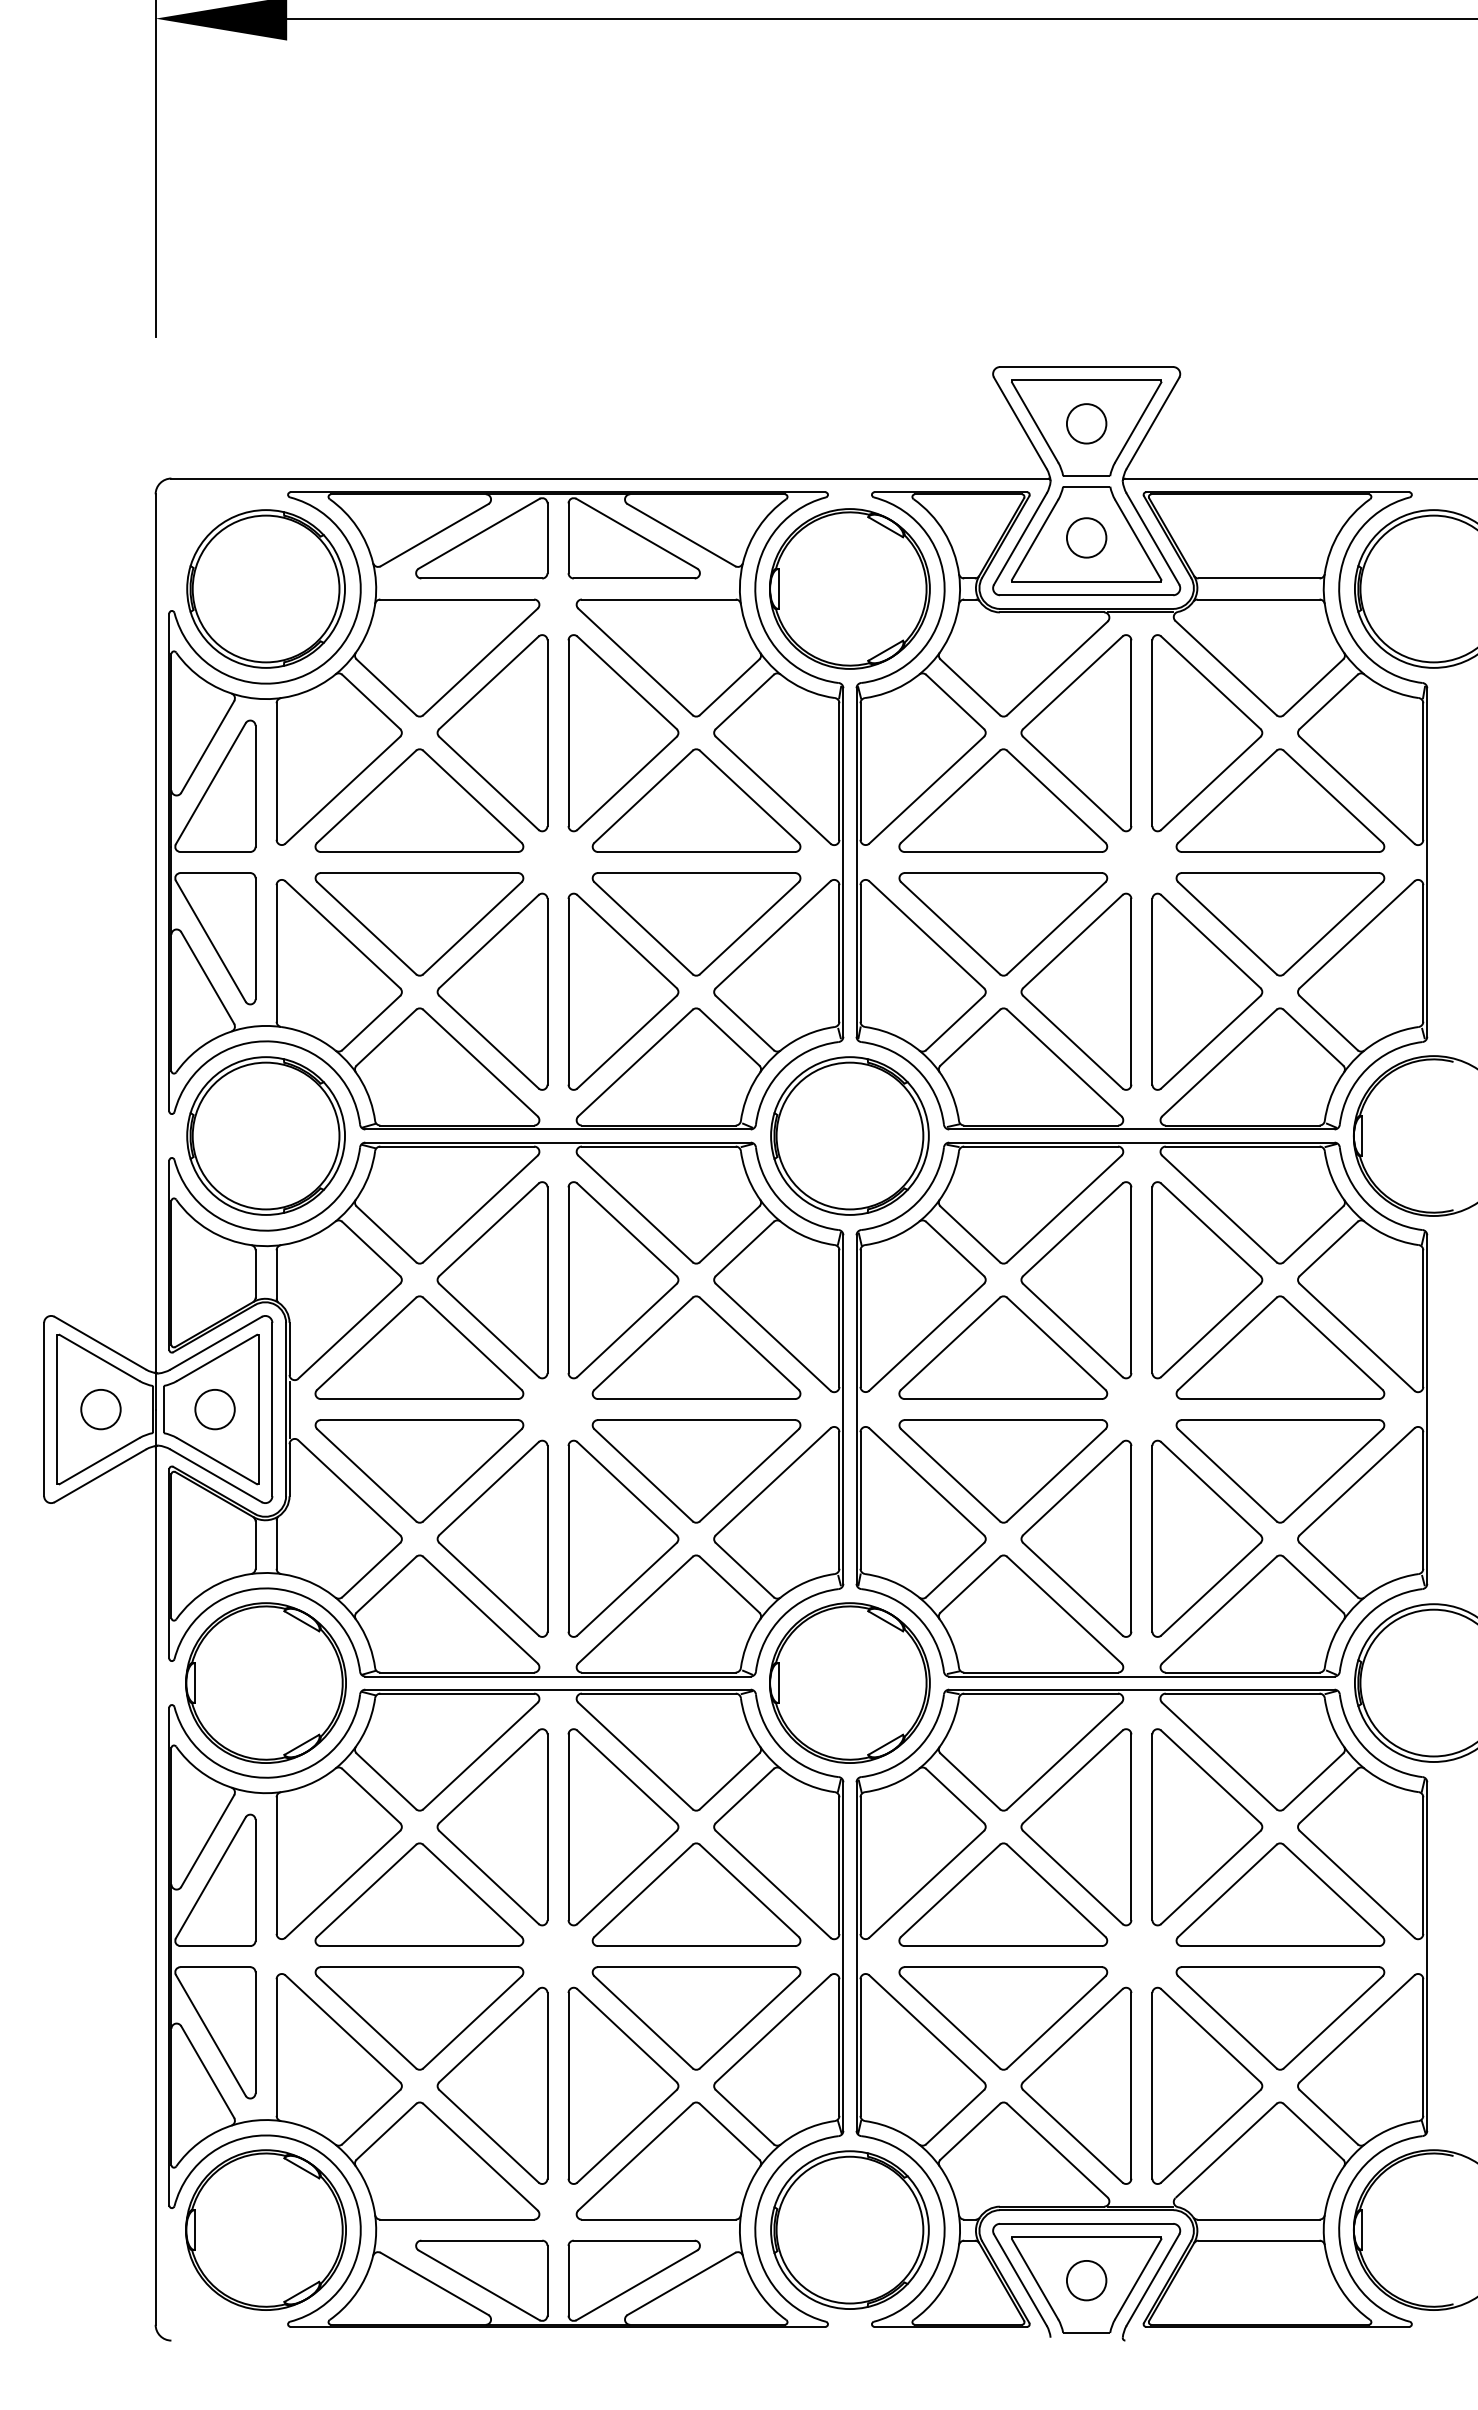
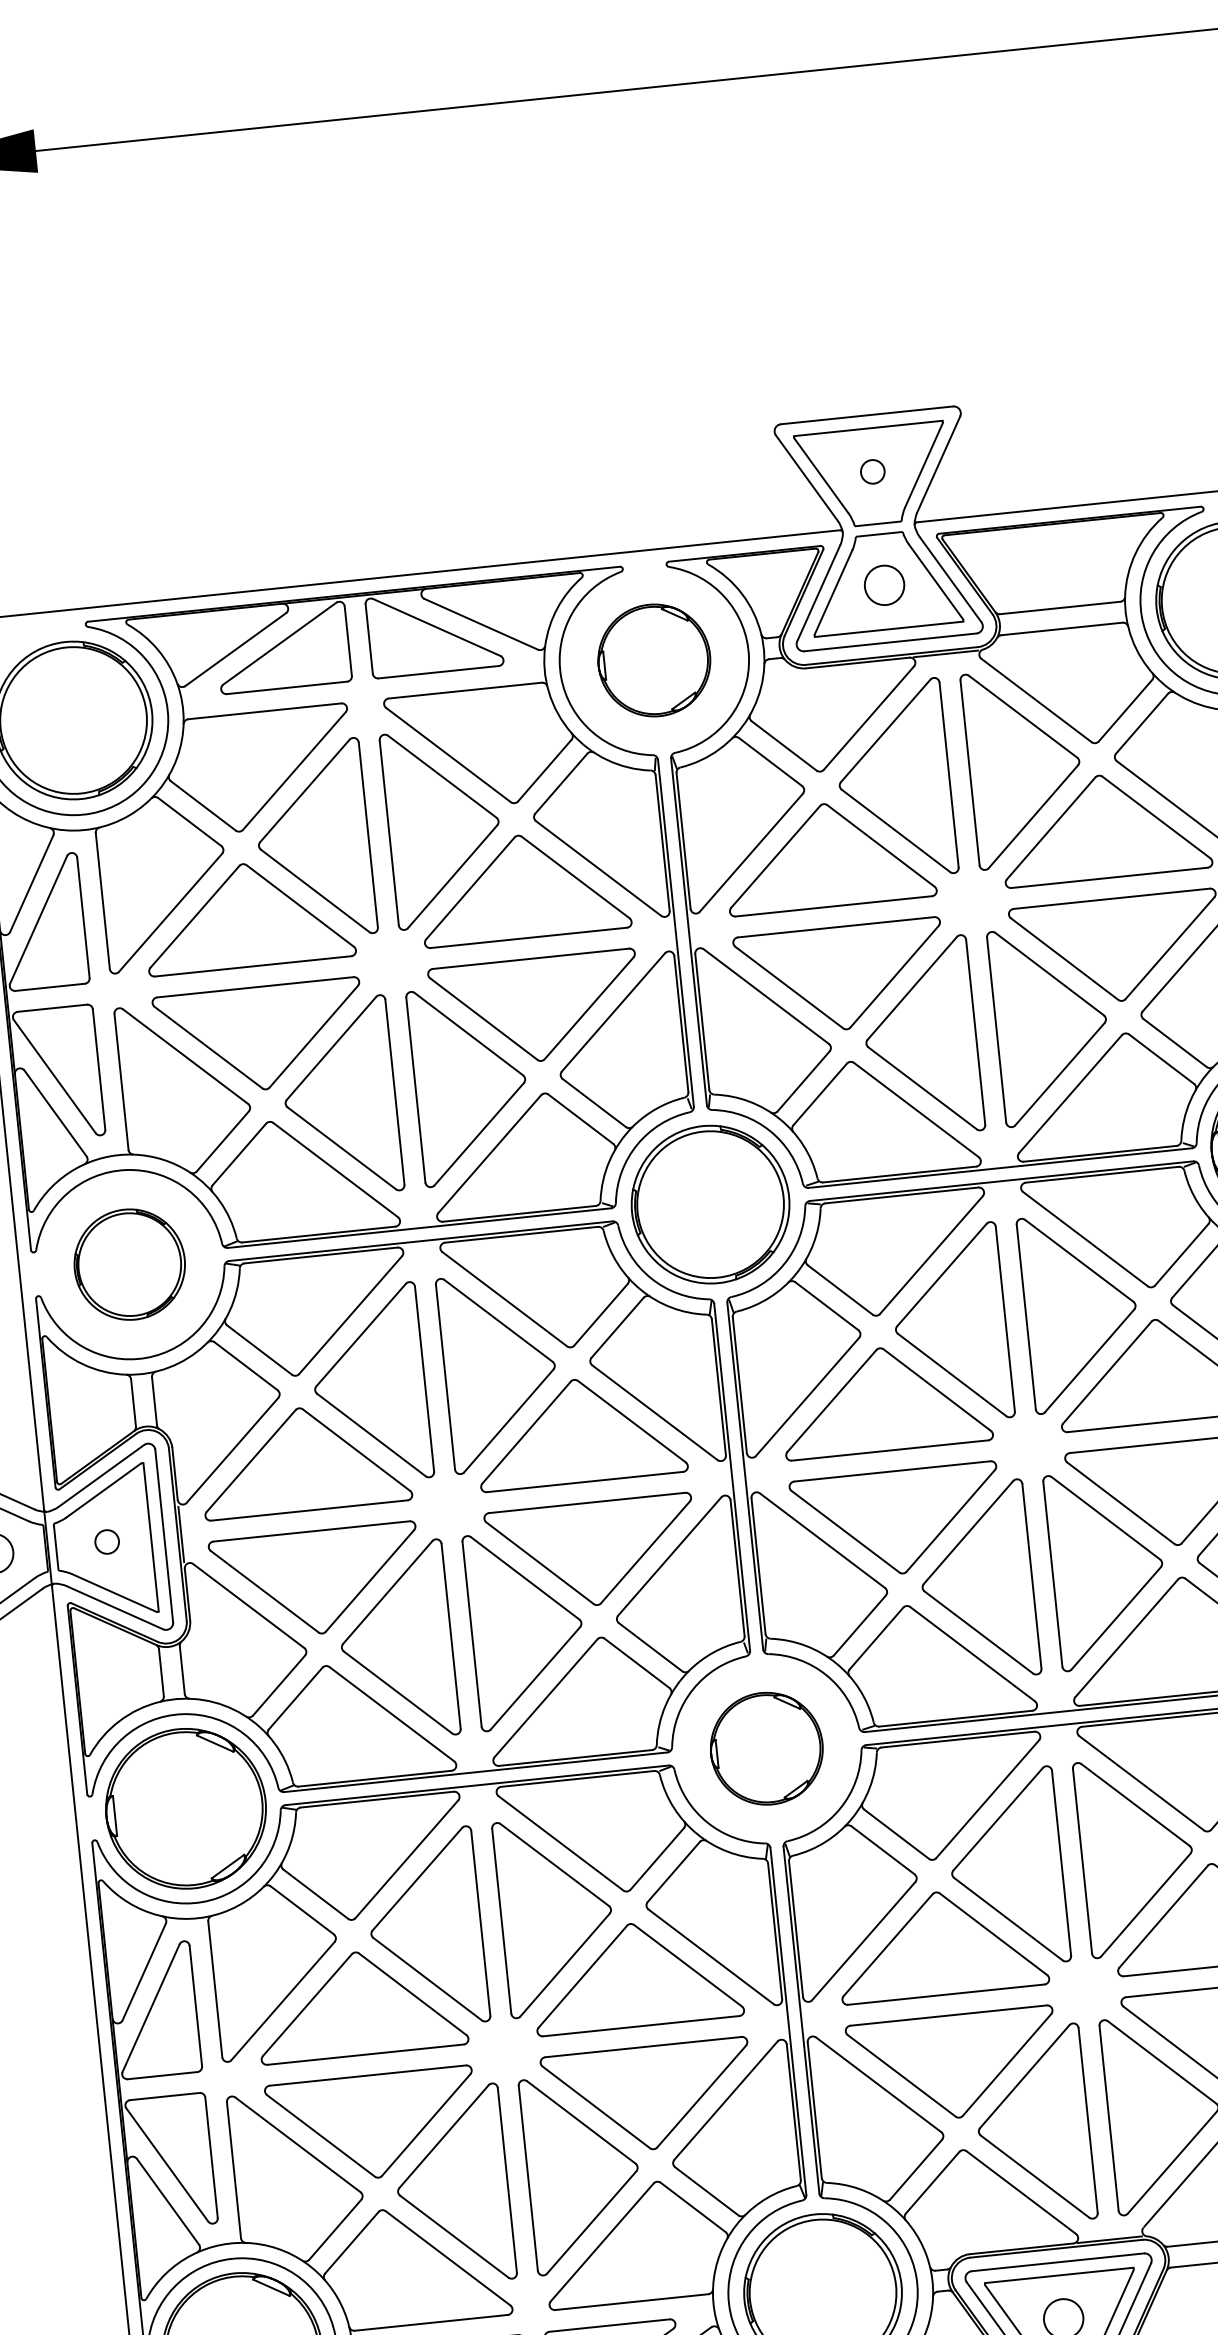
circle: (1086, 423) -> (872, 471), size x0.6
part: (849, 588) -> (653, 660), size x0.7
part: (265, 1135) -> (129, 1264), size x0.7
circle: (214, 1409) -> (106, 1541), size x0.6
part: (849, 1682) -> (766, 1748), size x0.7

